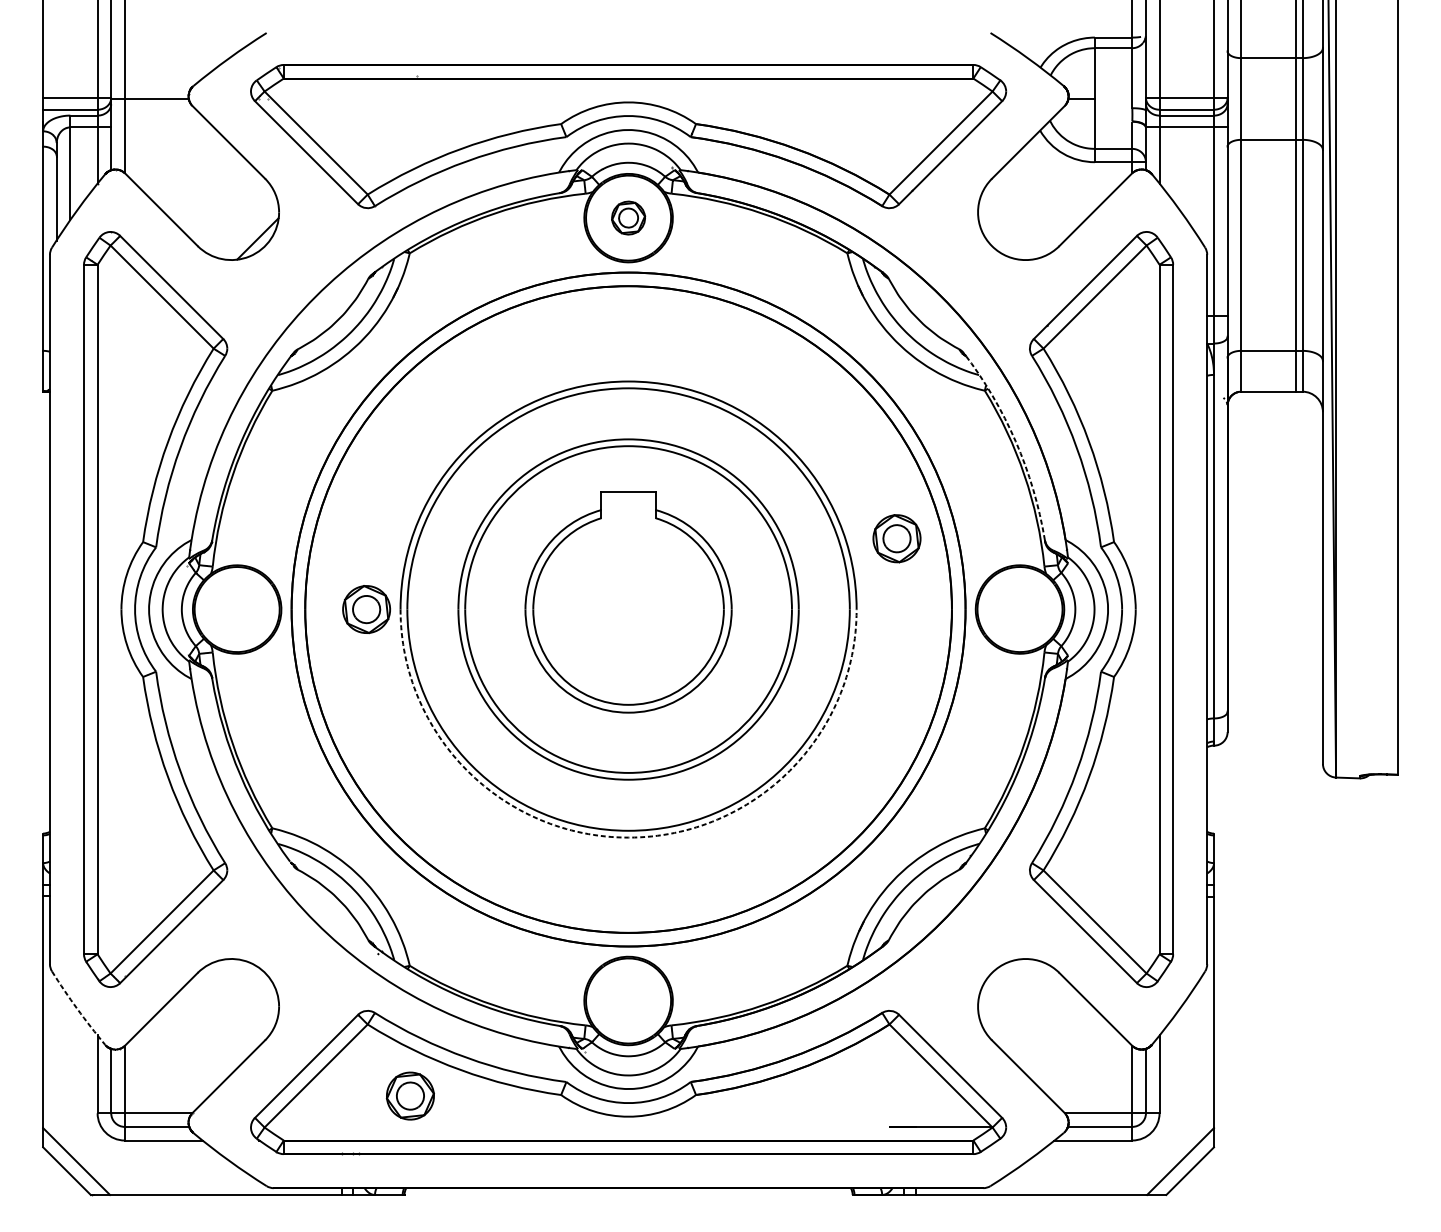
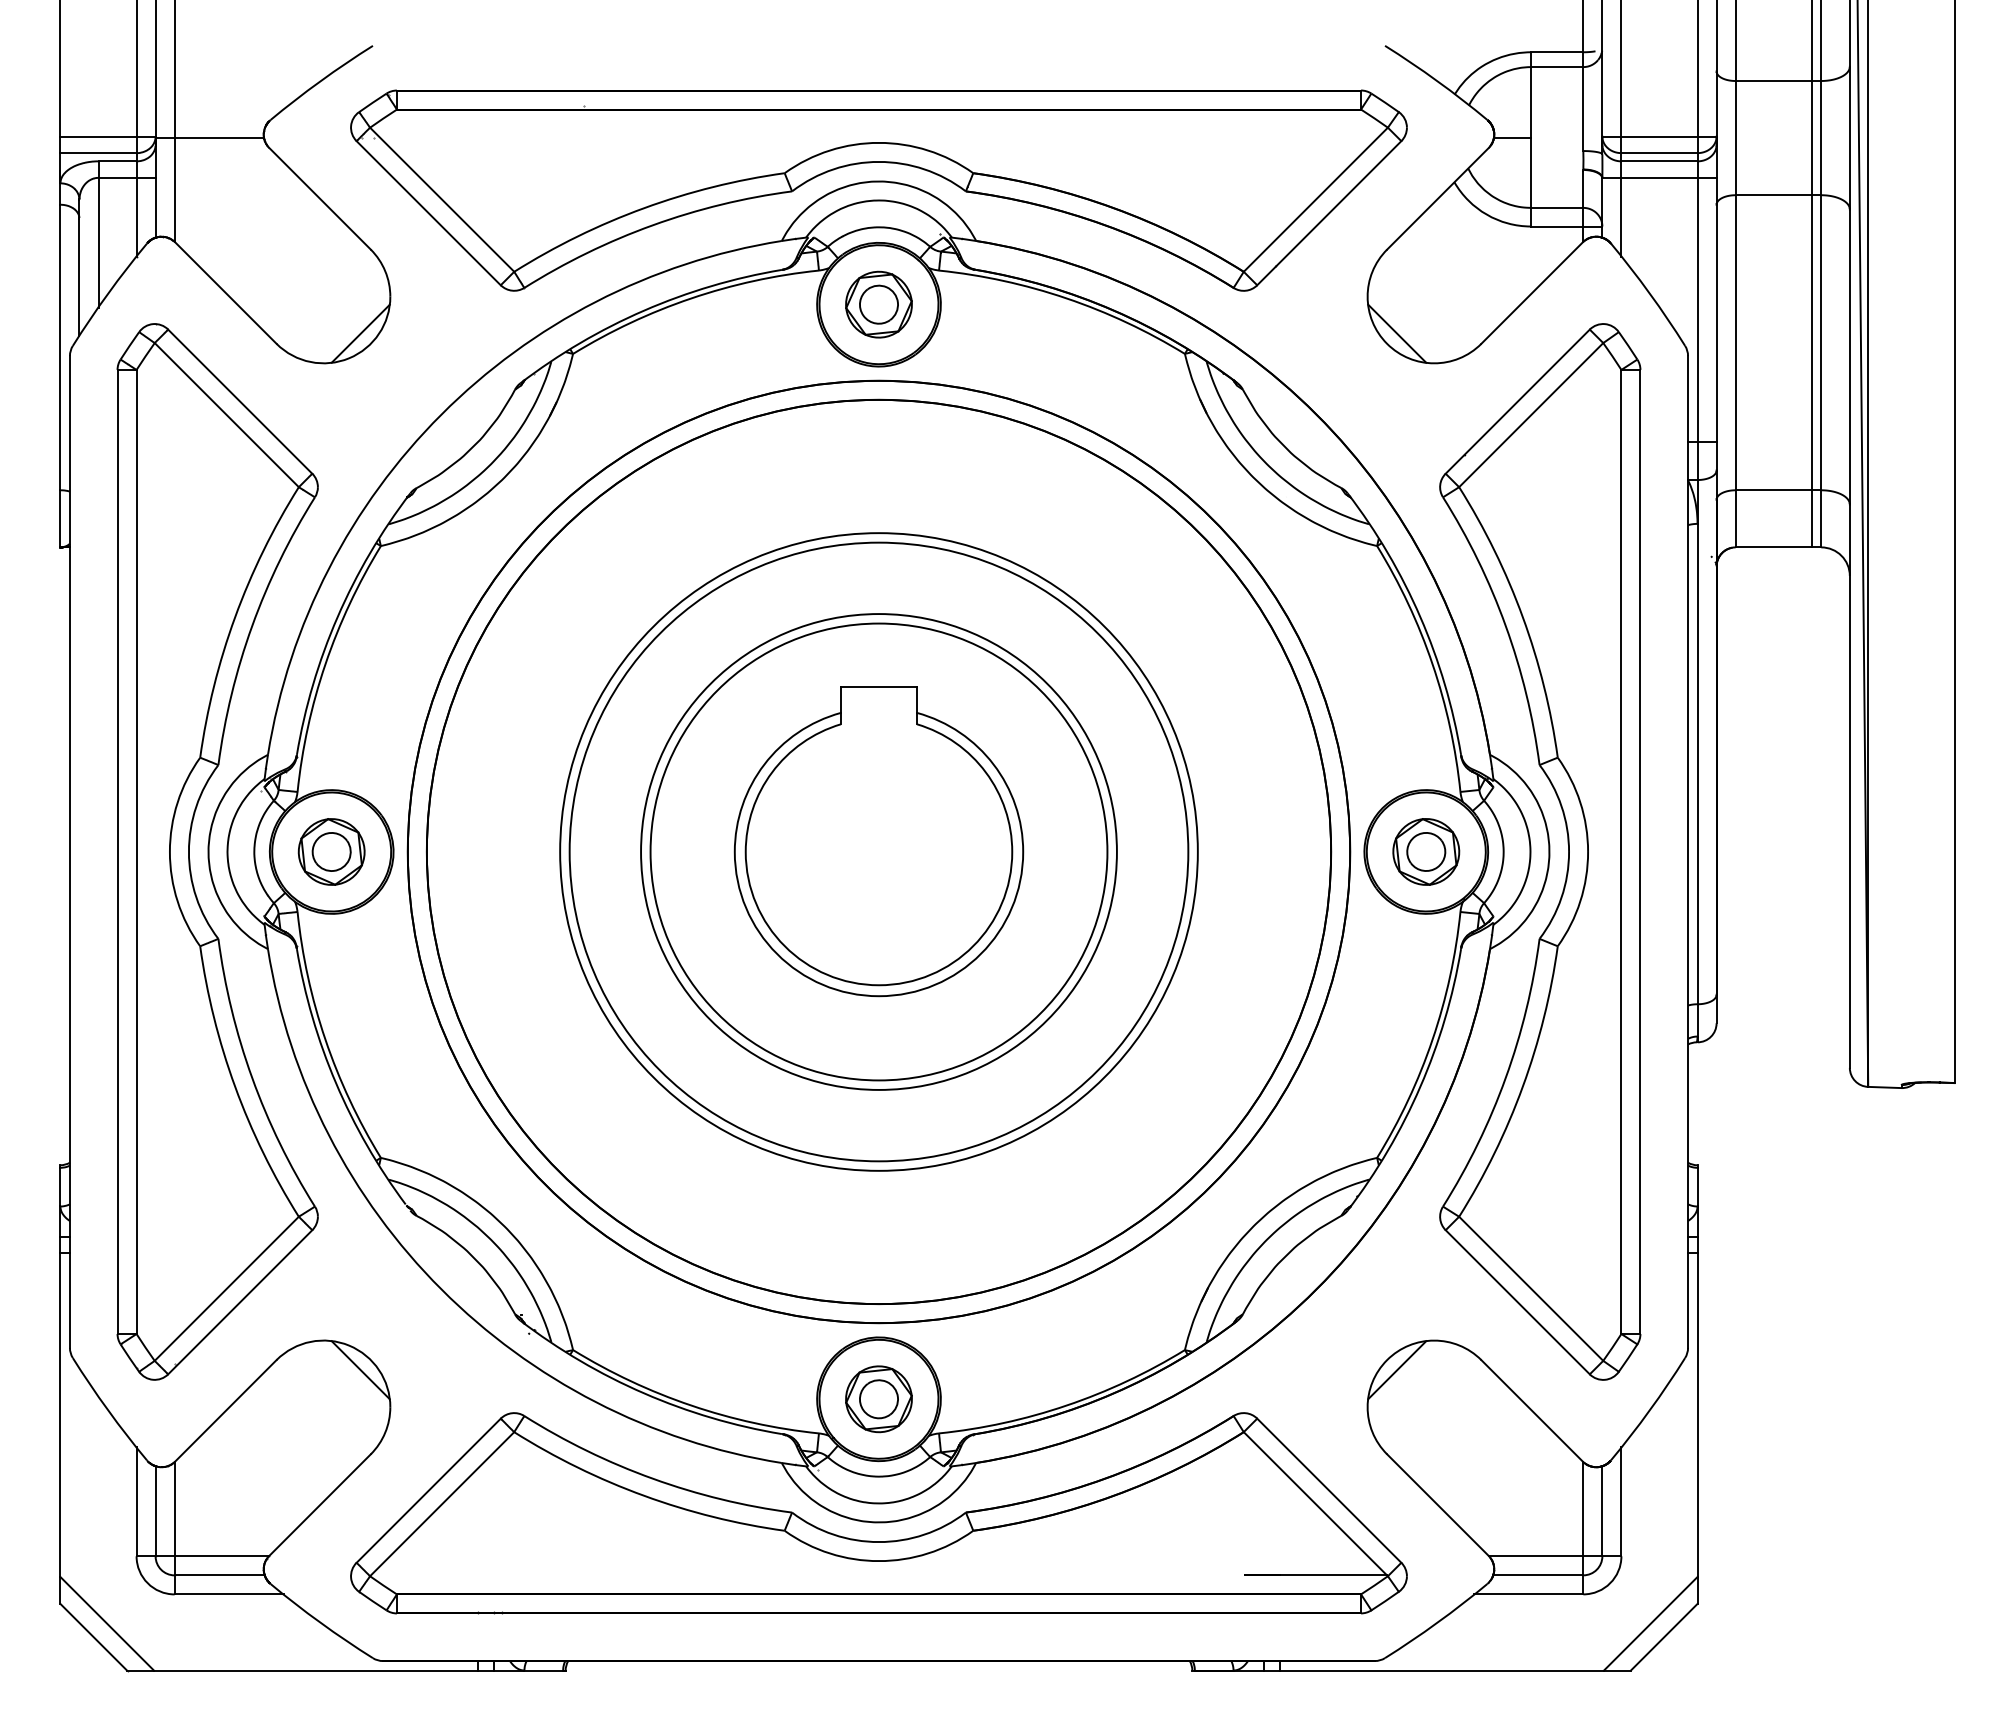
part: (628, 217) -> (878, 304), size x1.43
line: (999, 238) -> (1397, 333), added
arc: (1015, 441) -> (1420, 617), dashed -> solid
part: (897, 538) -> (1426, 851), moved
part: (366, 609) -> (331, 851), moved
arc: (628, 837) -> (879, 1170), dashed -> solid
line: (257, 980) -> (360, 1370), added
line: (999, 980) -> (1397, 1370), added
arc: (77, 1009) -> (108, 1410), dashed -> solid
part: (410, 1096) -> (878, 1399), moved

